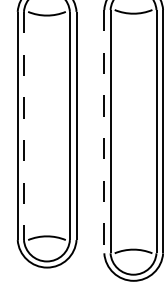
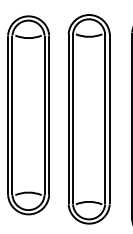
line: (24, 126) -> (12, 115), dashed -> solid
line: (104, 131) -> (68, 119), dashed -> solid

